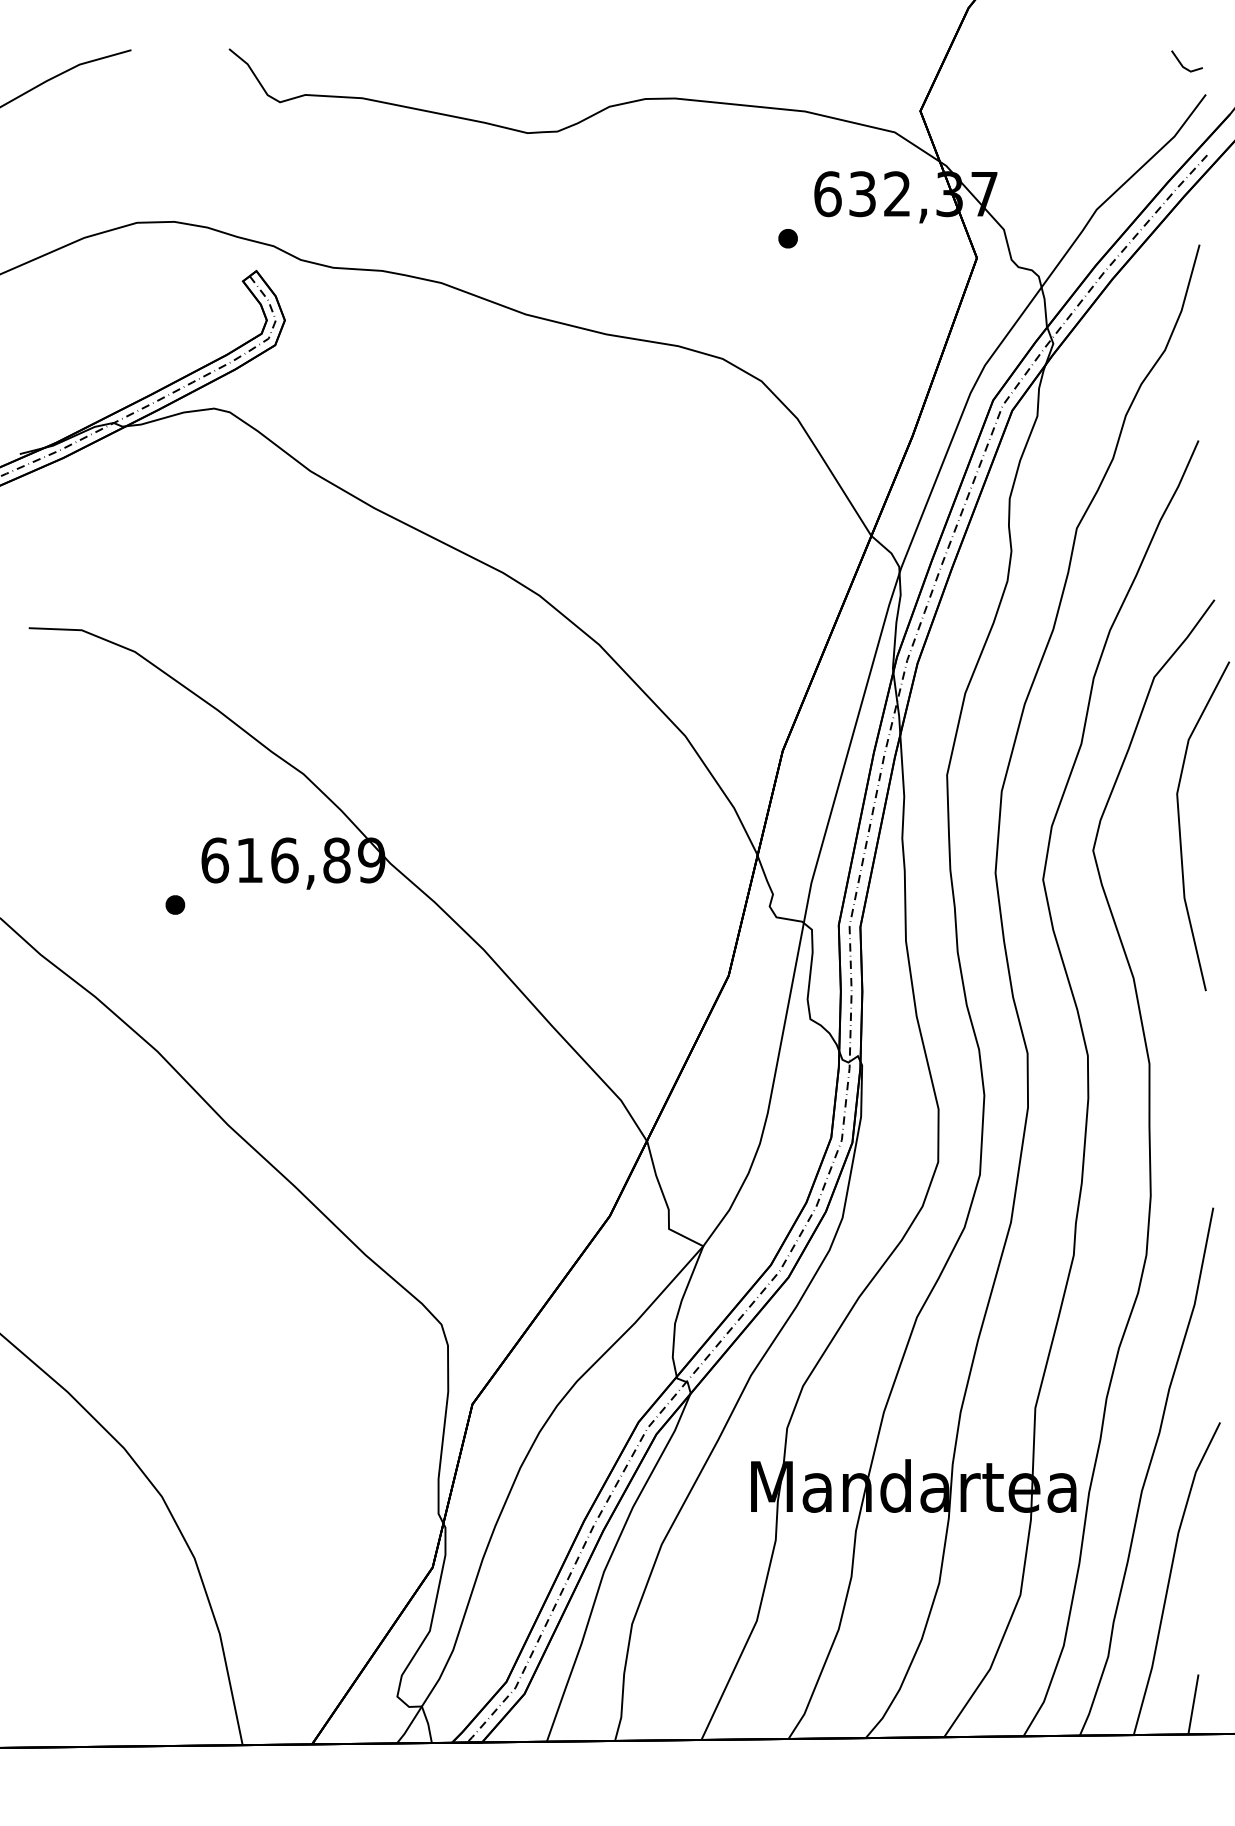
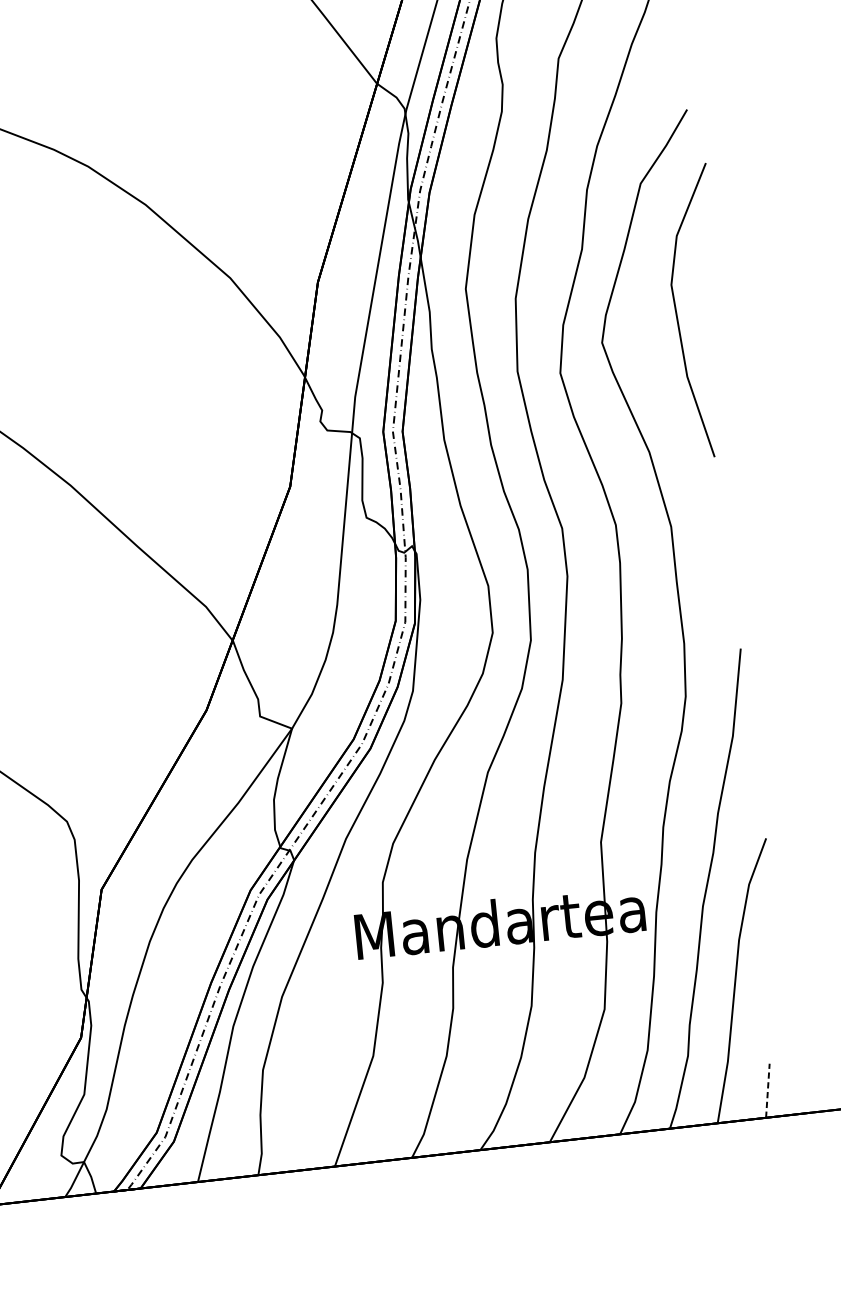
line: (1193, 1704) -> (767, 1090), solid -> dashed

